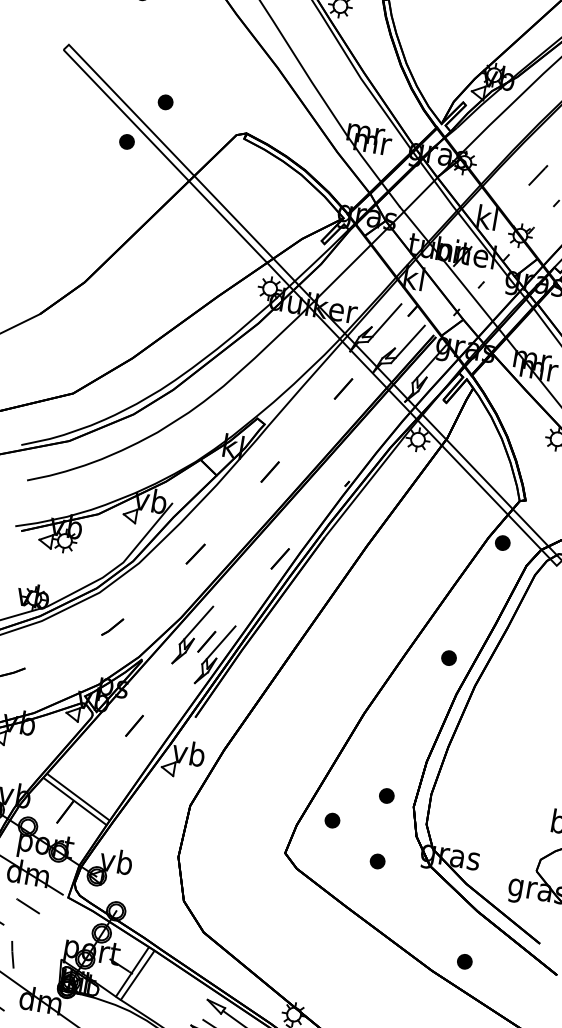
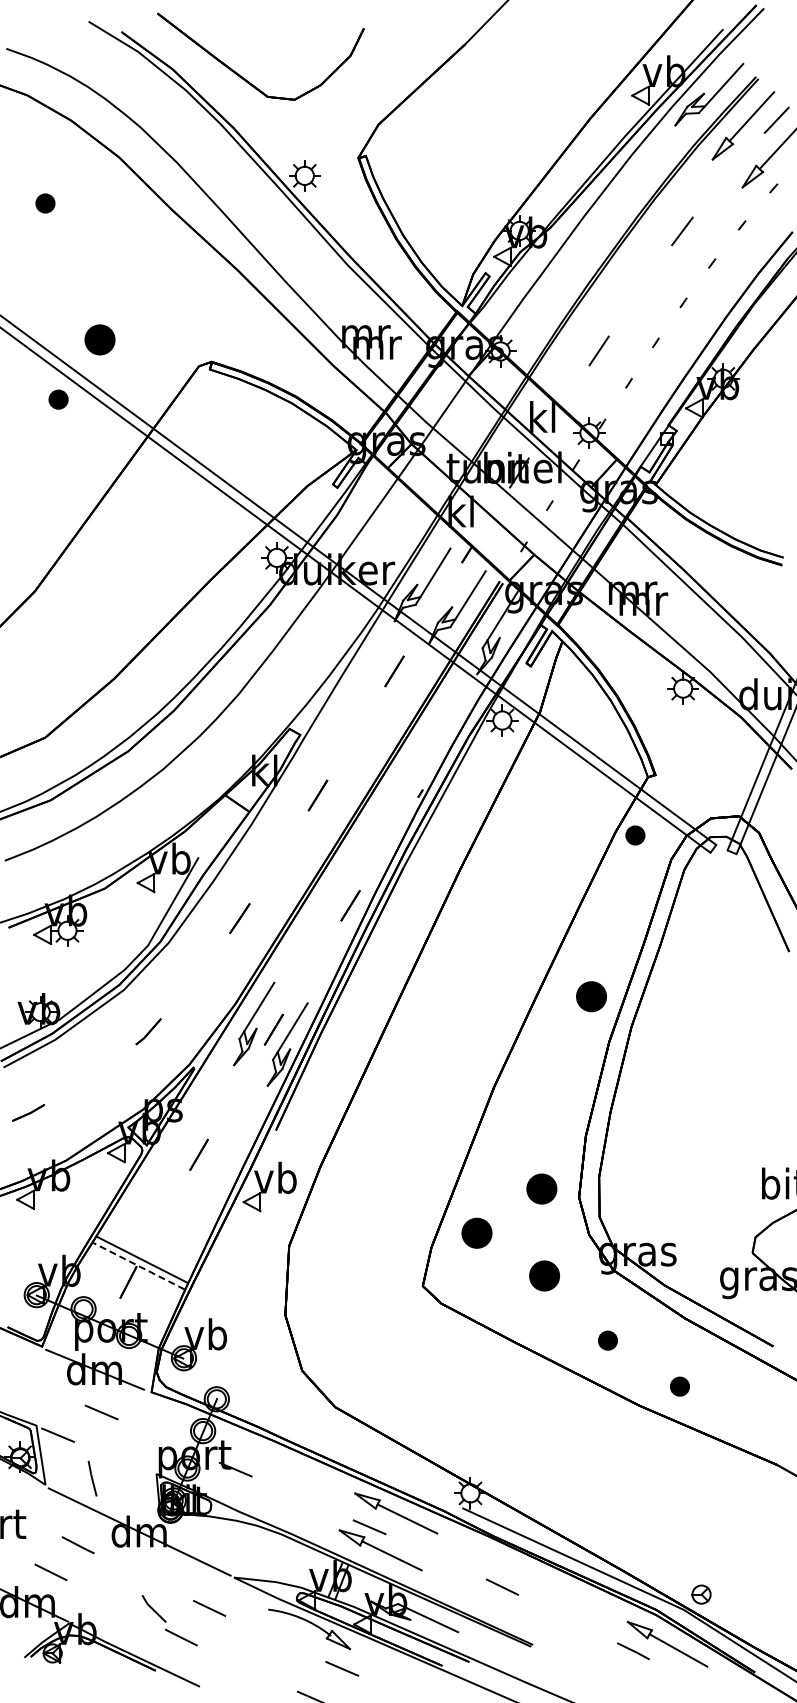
part: (165, 102) -> (99, 339), size x1.6
part: (449, 658) -> (591, 996), size x1.6
part: (386, 796) -> (541, 1189), size x1.6
line: (74, 800) -> (138, 1265), solid -> dashed
part: (332, 820) -> (476, 1233), size x1.6
part: (377, 861) -> (544, 1276), size x1.6
part: (416, 917) -> (607, 1340), added
line: (131, 972) -> (250, 1474), removed
line: (137, 975) -> (258, 1477), removed

